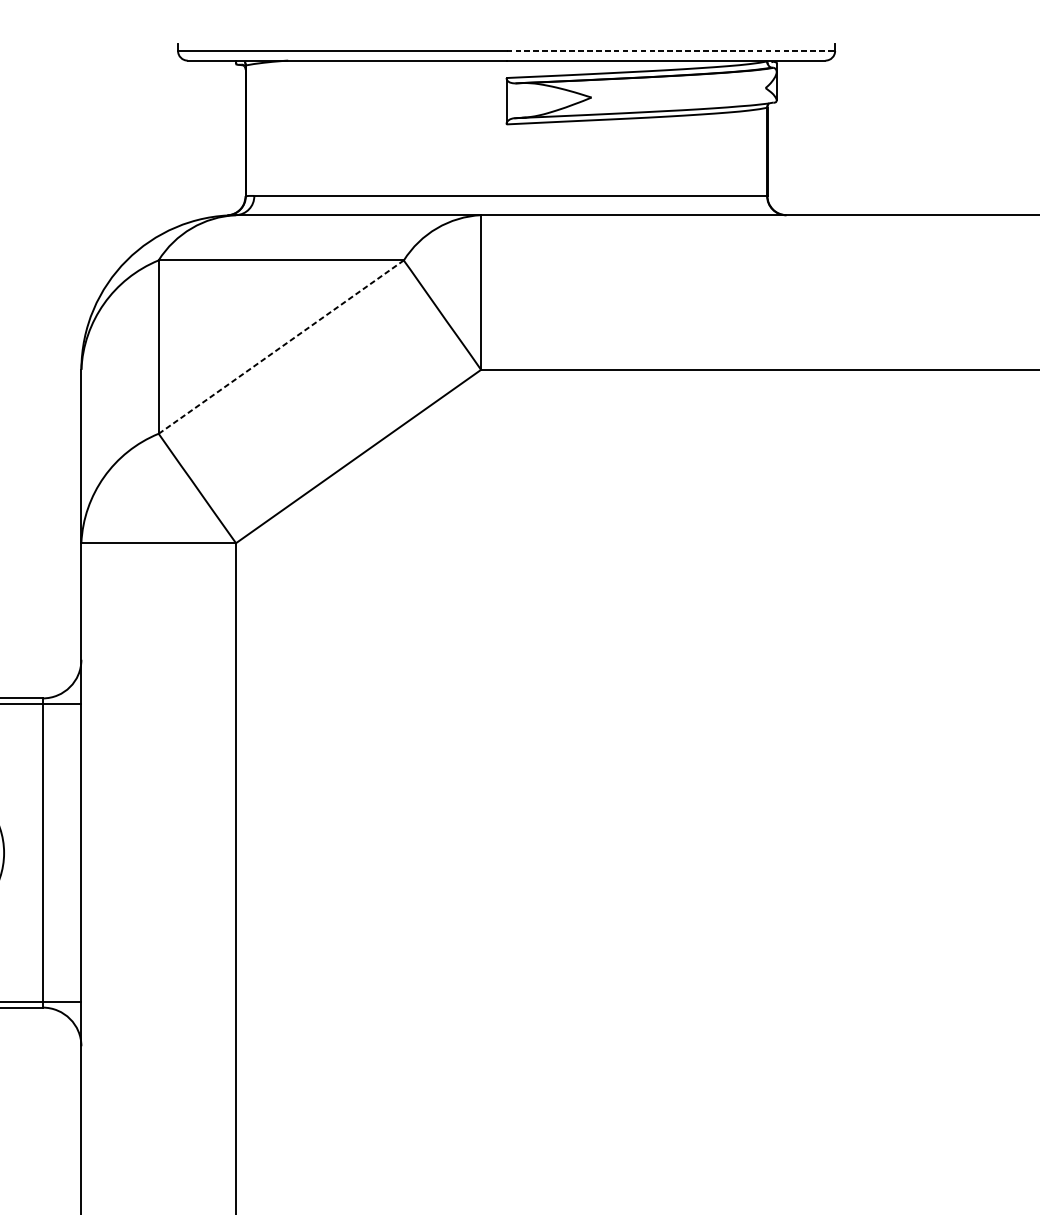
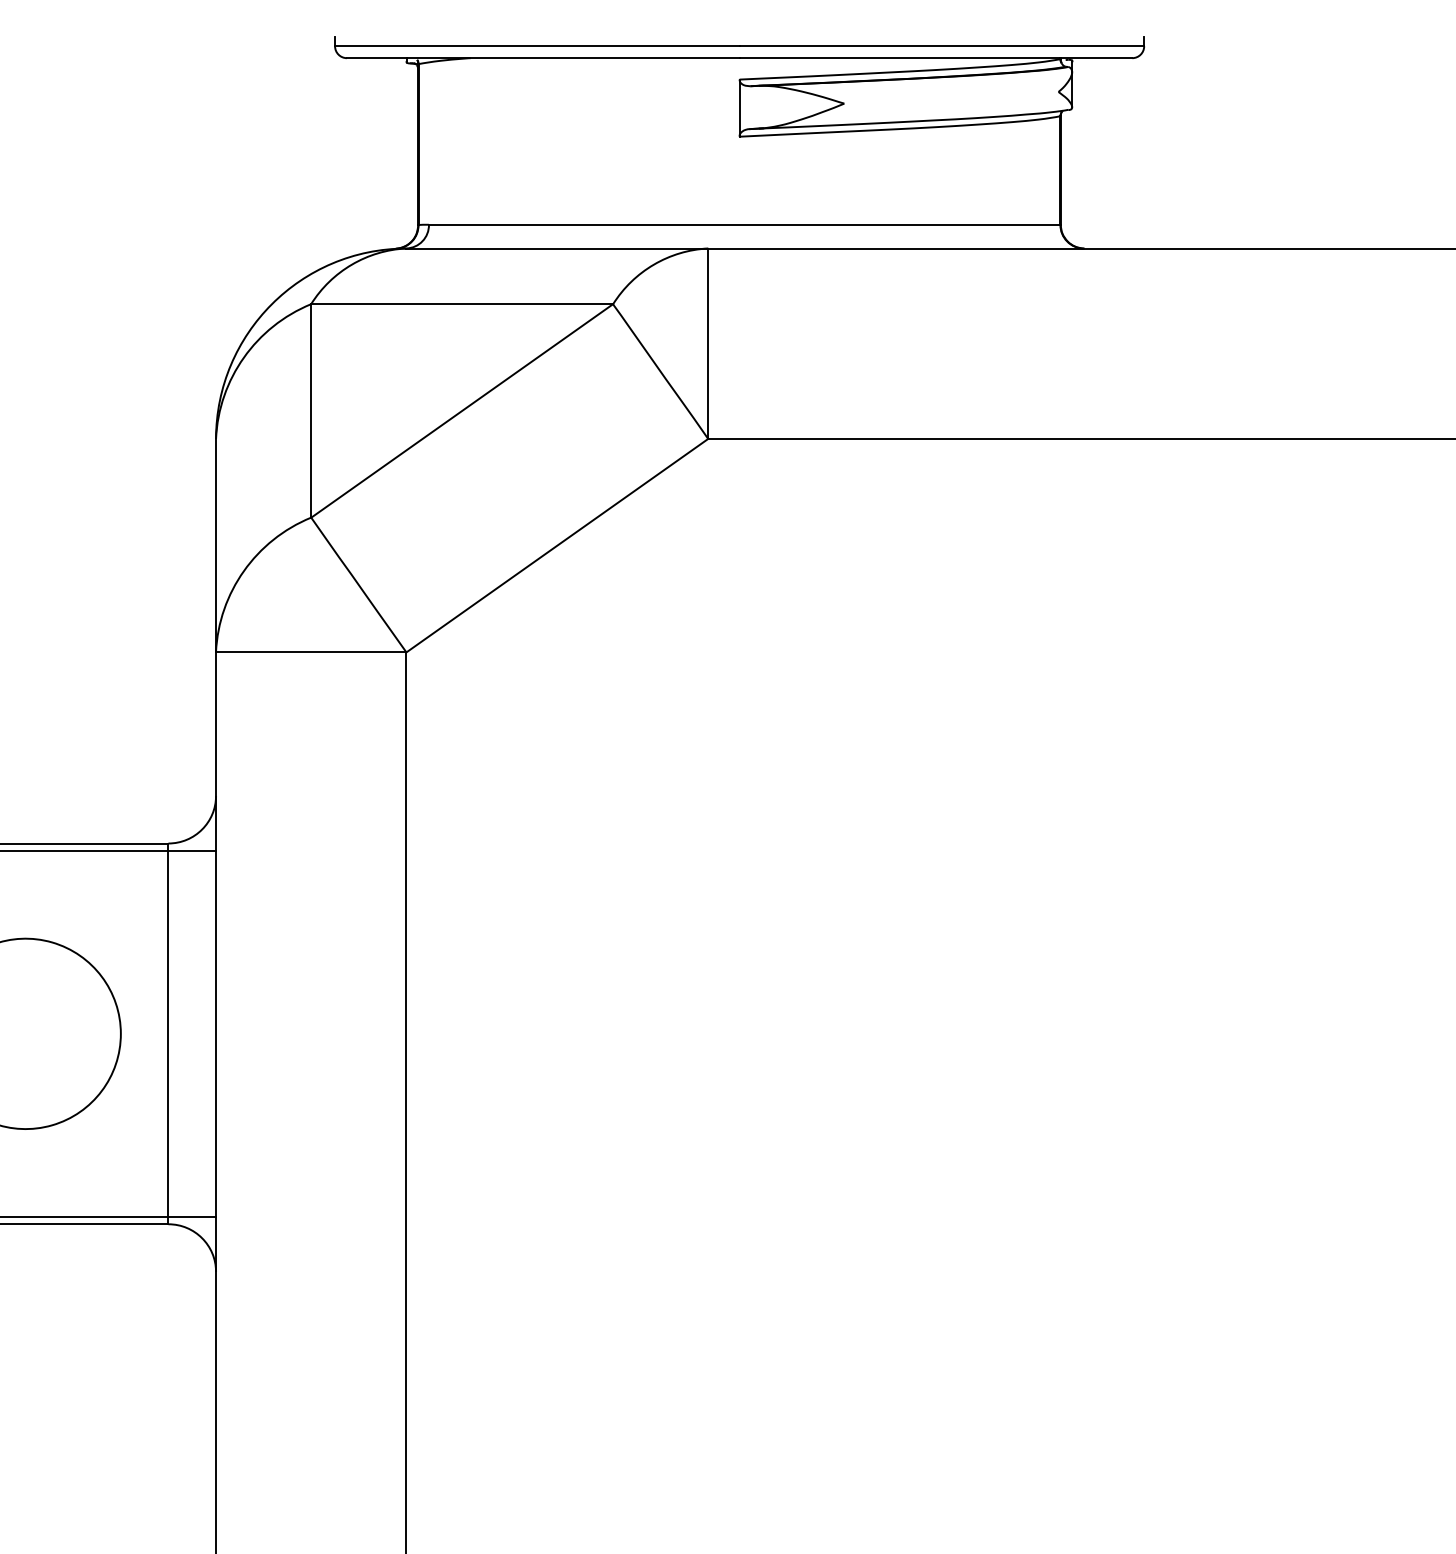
line: (671, 51) -> (942, 46), dashed -> solid
line: (281, 346) -> (462, 410), dashed -> solid

